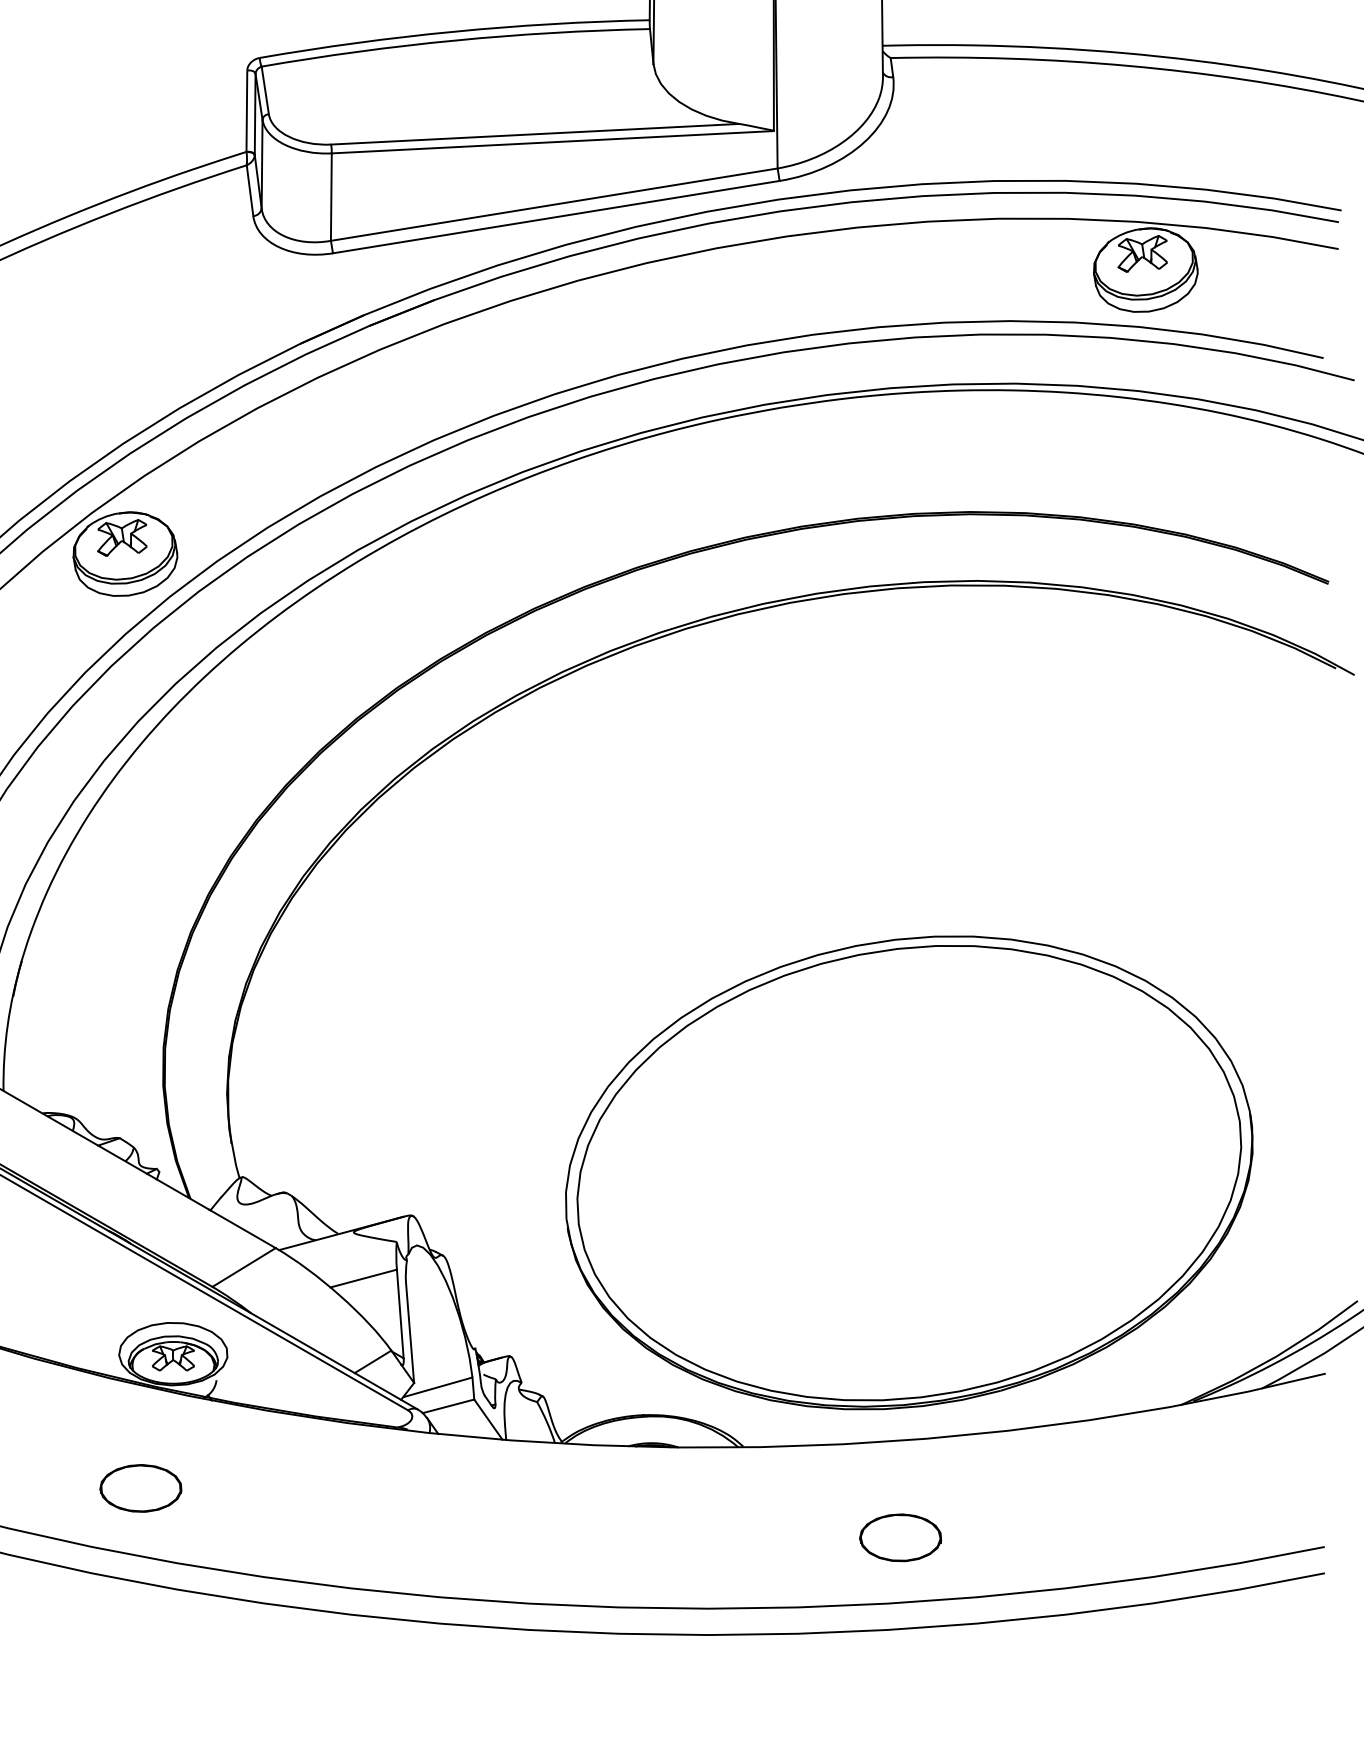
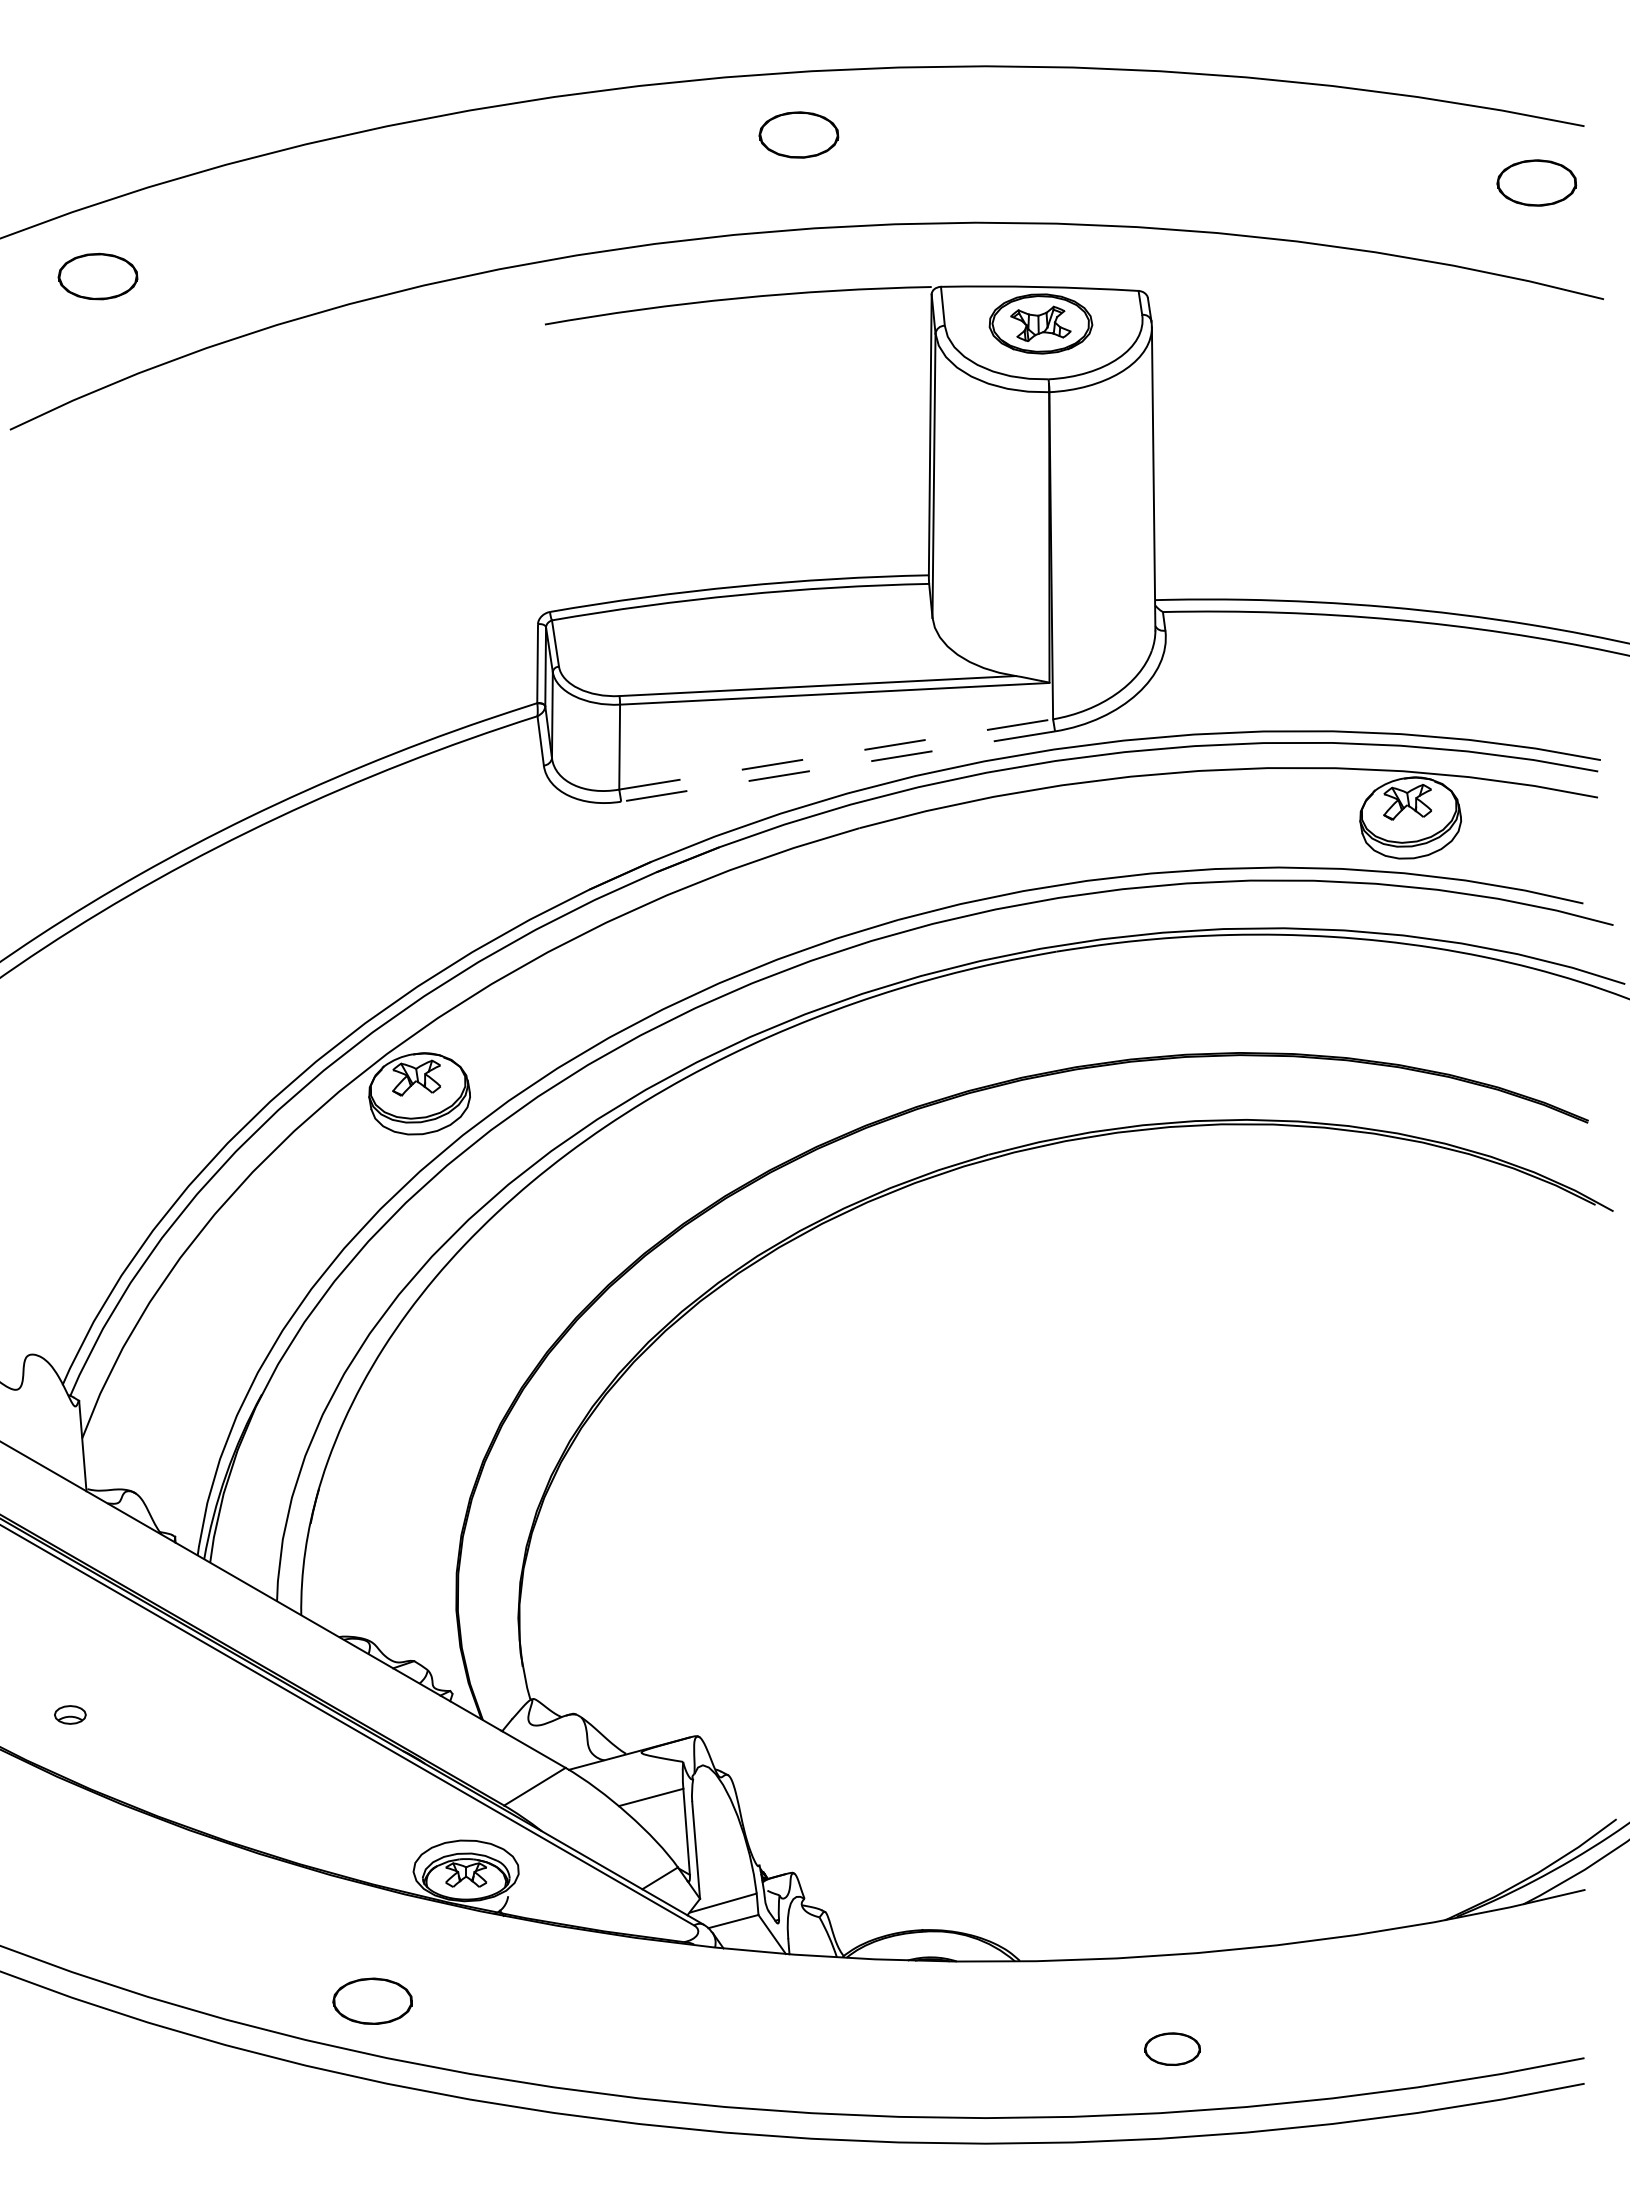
line: (554, 204) -> (836, 754), solid -> dashed
line: (556, 217) -> (838, 766), solid -> dashed
part: (908, 1172) -> (1180, 1694), removed
part: (140, 1487) -> (372, 2000), moved
part: (900, 1537) -> (1172, 2048), size x0.7

